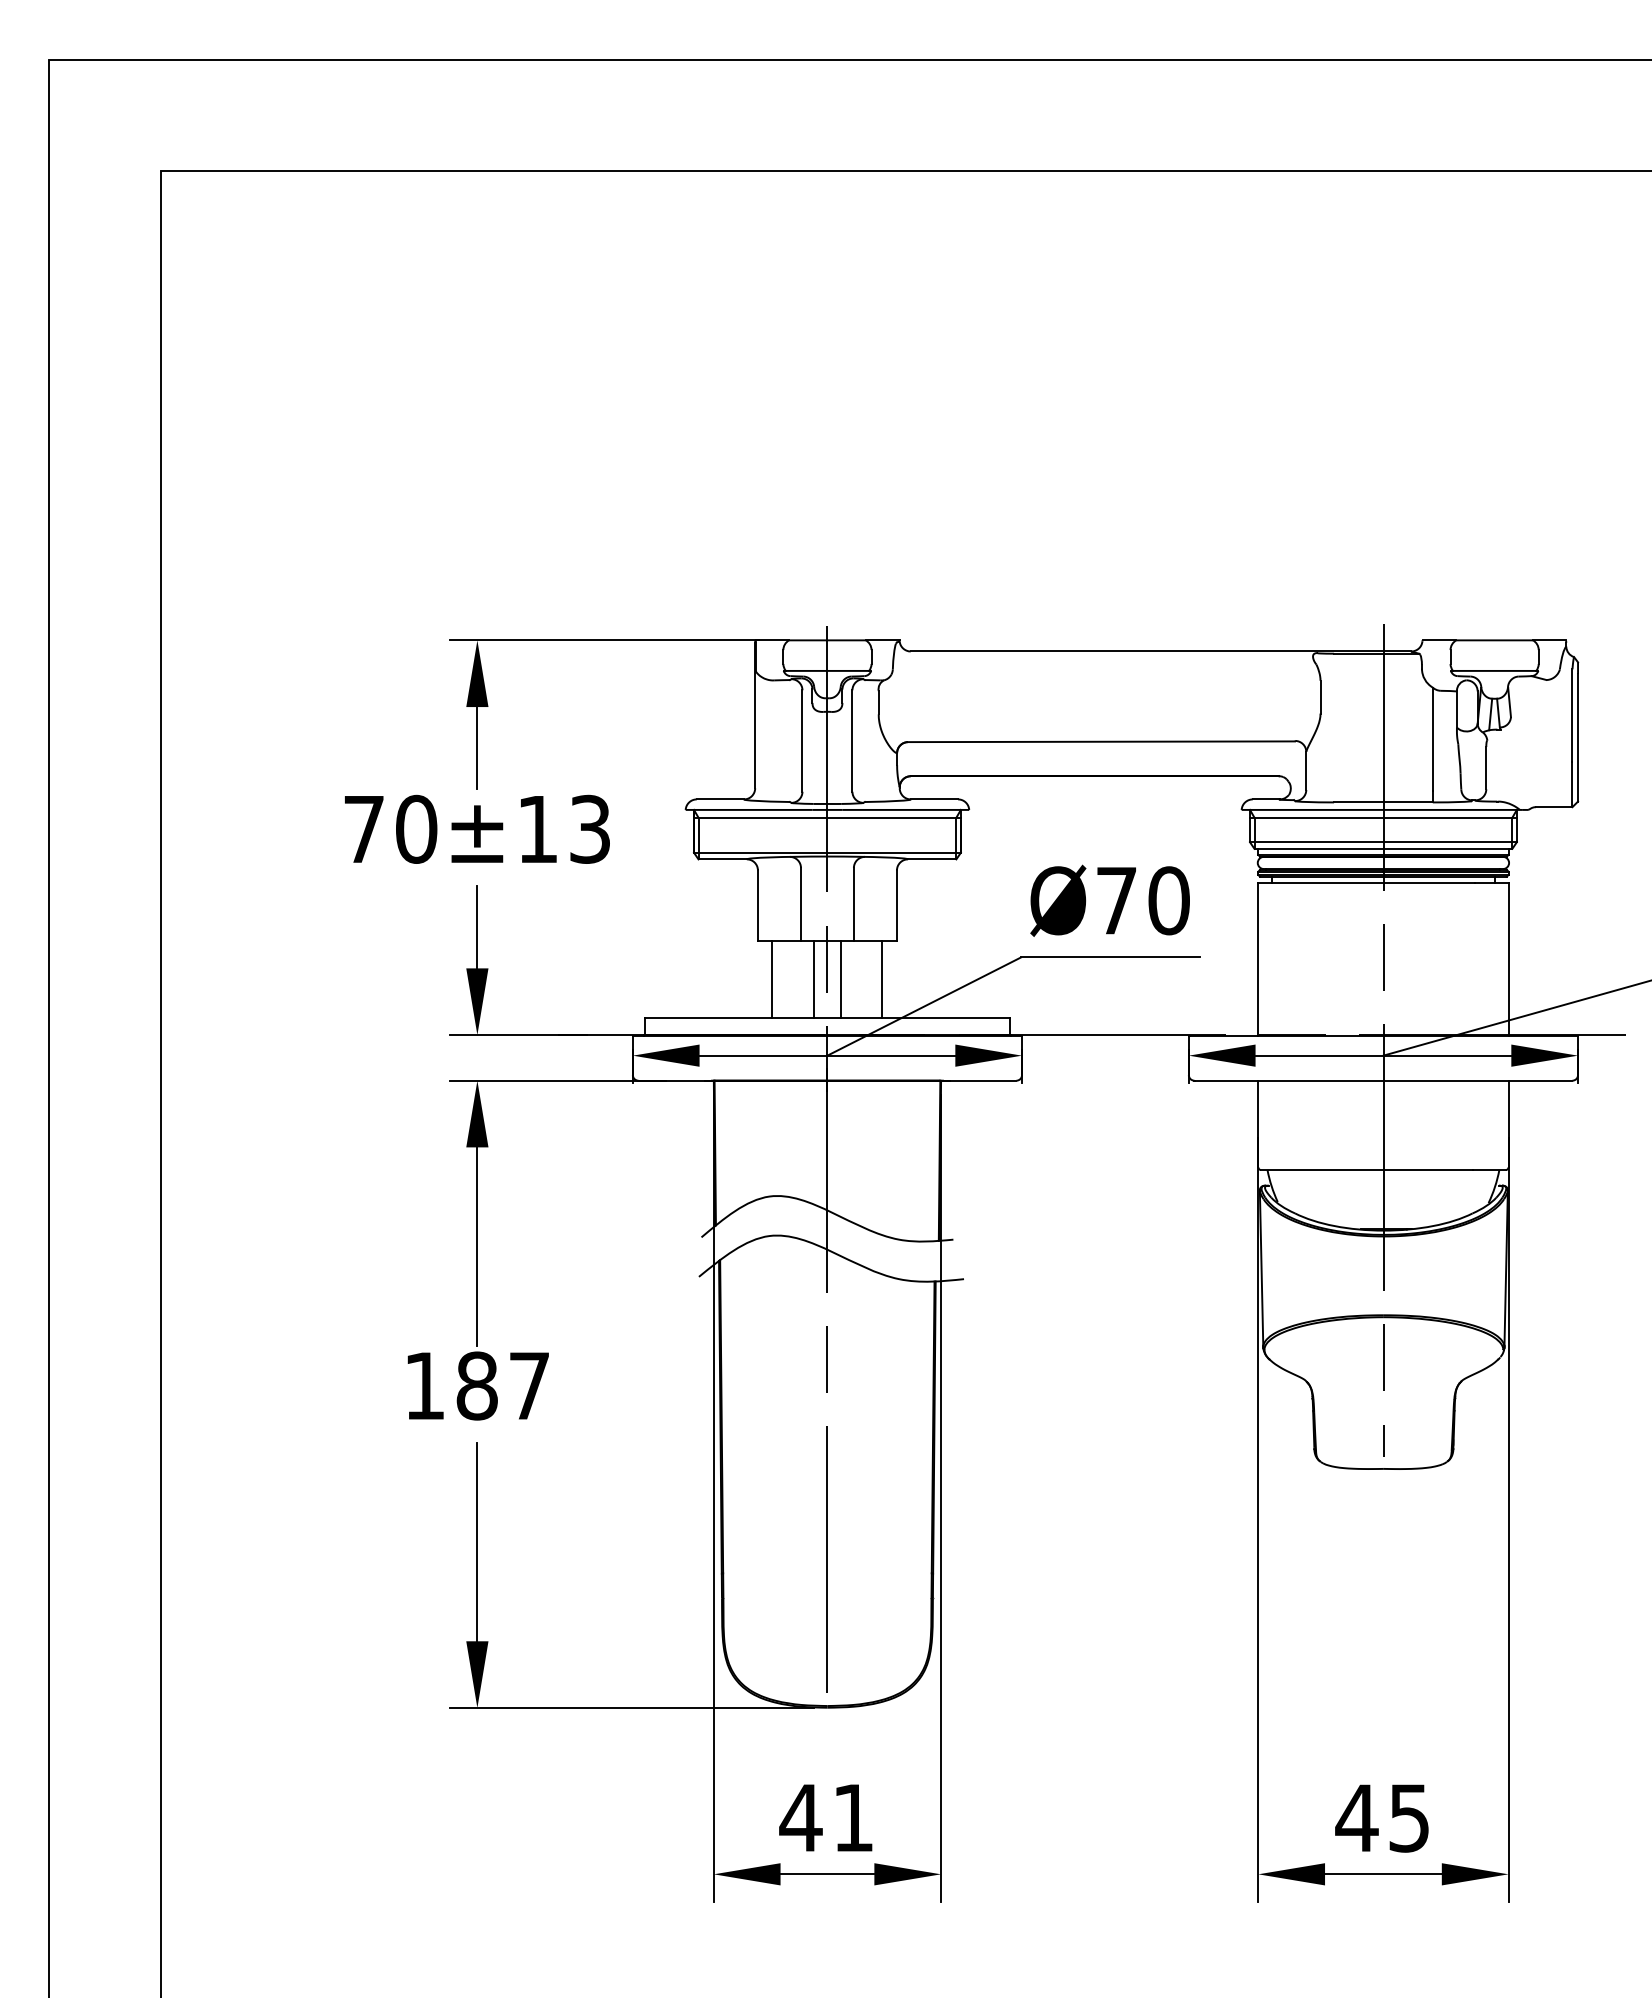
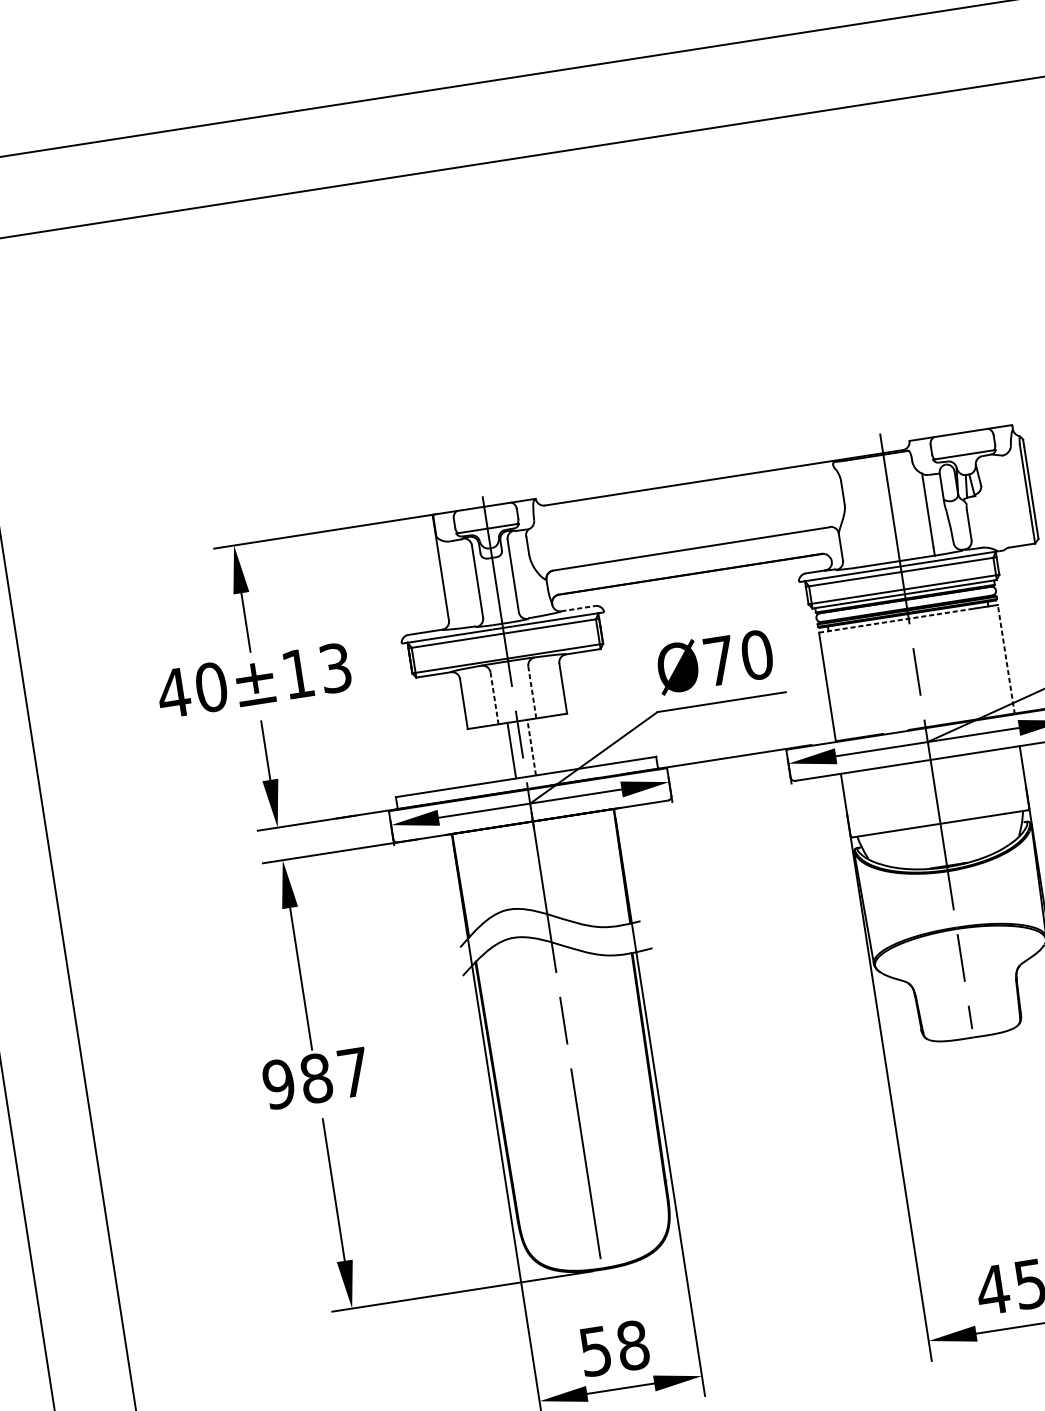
line: (934, 799) -> (578, 608), solid -> dashed
text: (363, 829) -> (173, 693), 70±13 -> 40±13
line: (1366, 883) -> (896, 620), solid -> dashed
line: (853, 903) -> (531, 691), solid -> dashed
line: (801, 904) -> (494, 698), solid -> dashed
line: (1508, 959) -> (1006, 659), solid -> dashed
line: (772, 979) -> (482, 755), removed
line: (841, 979) -> (531, 747), solid -> dashed
line: (882, 979) -> (561, 743), removed
text: (424, 1385) -> (278, 1083), 187 -> 987
text: (826, 1817) -> (613, 1348), 41 -> 58

